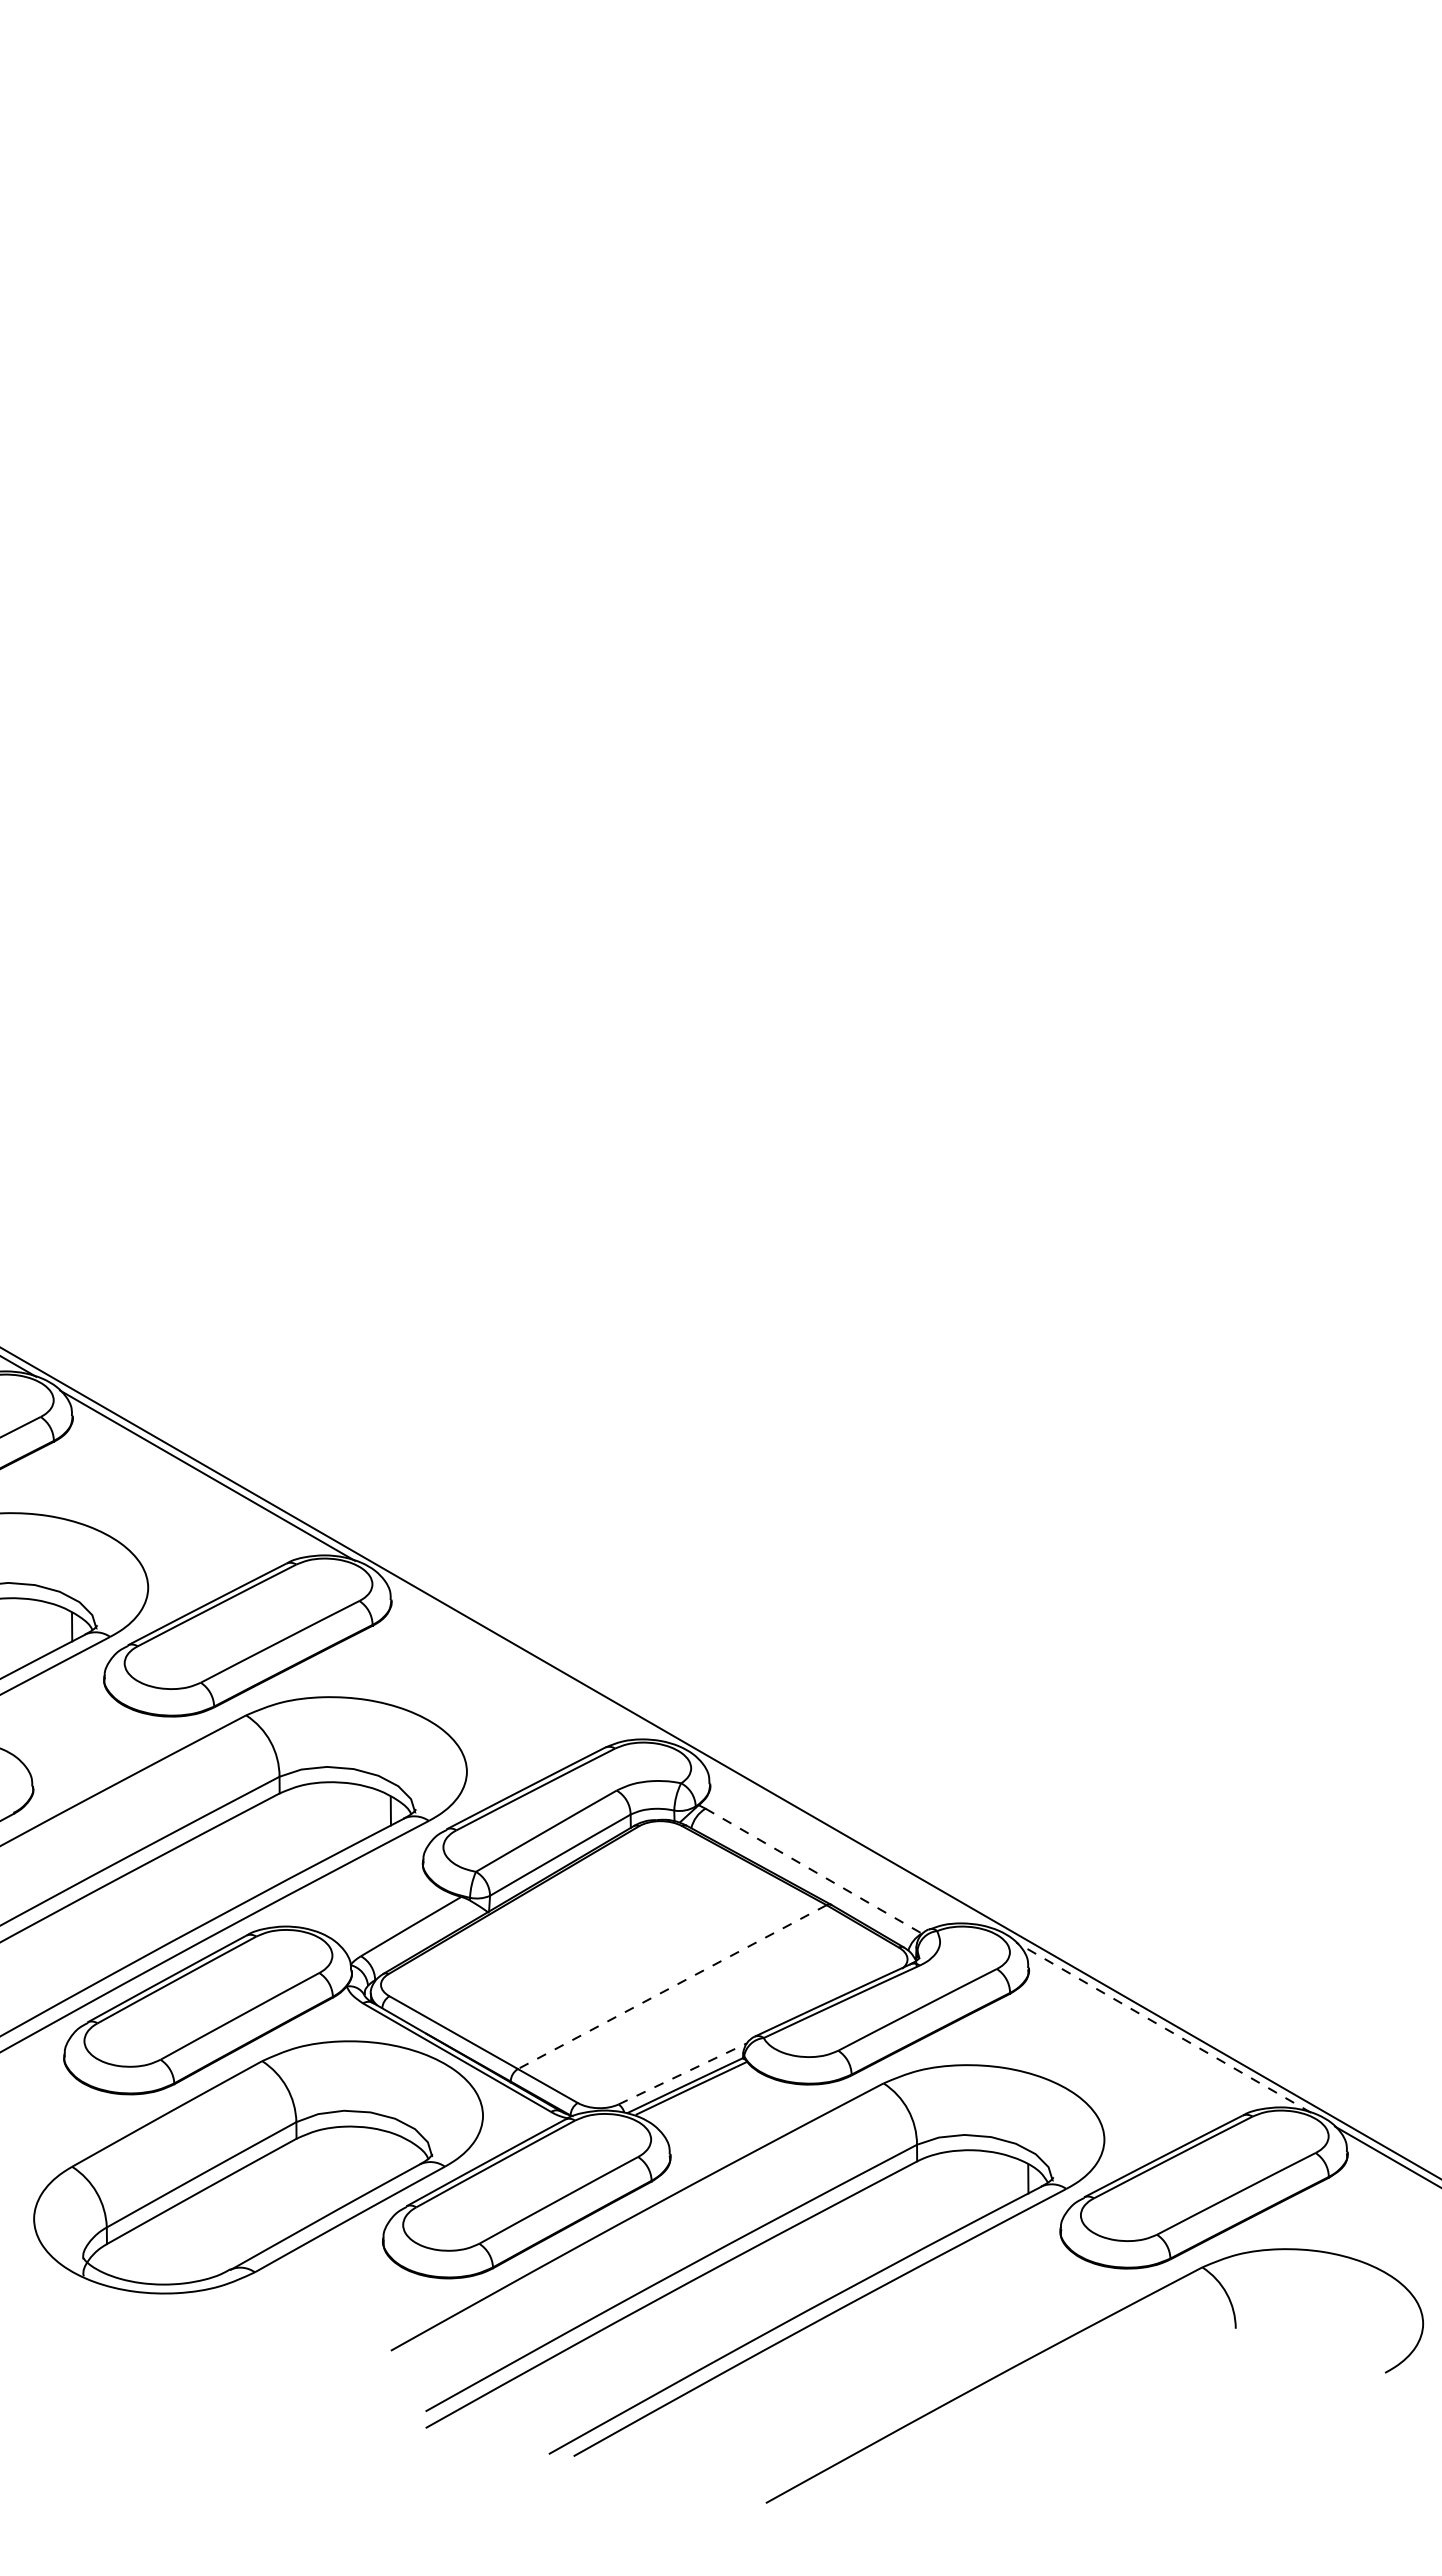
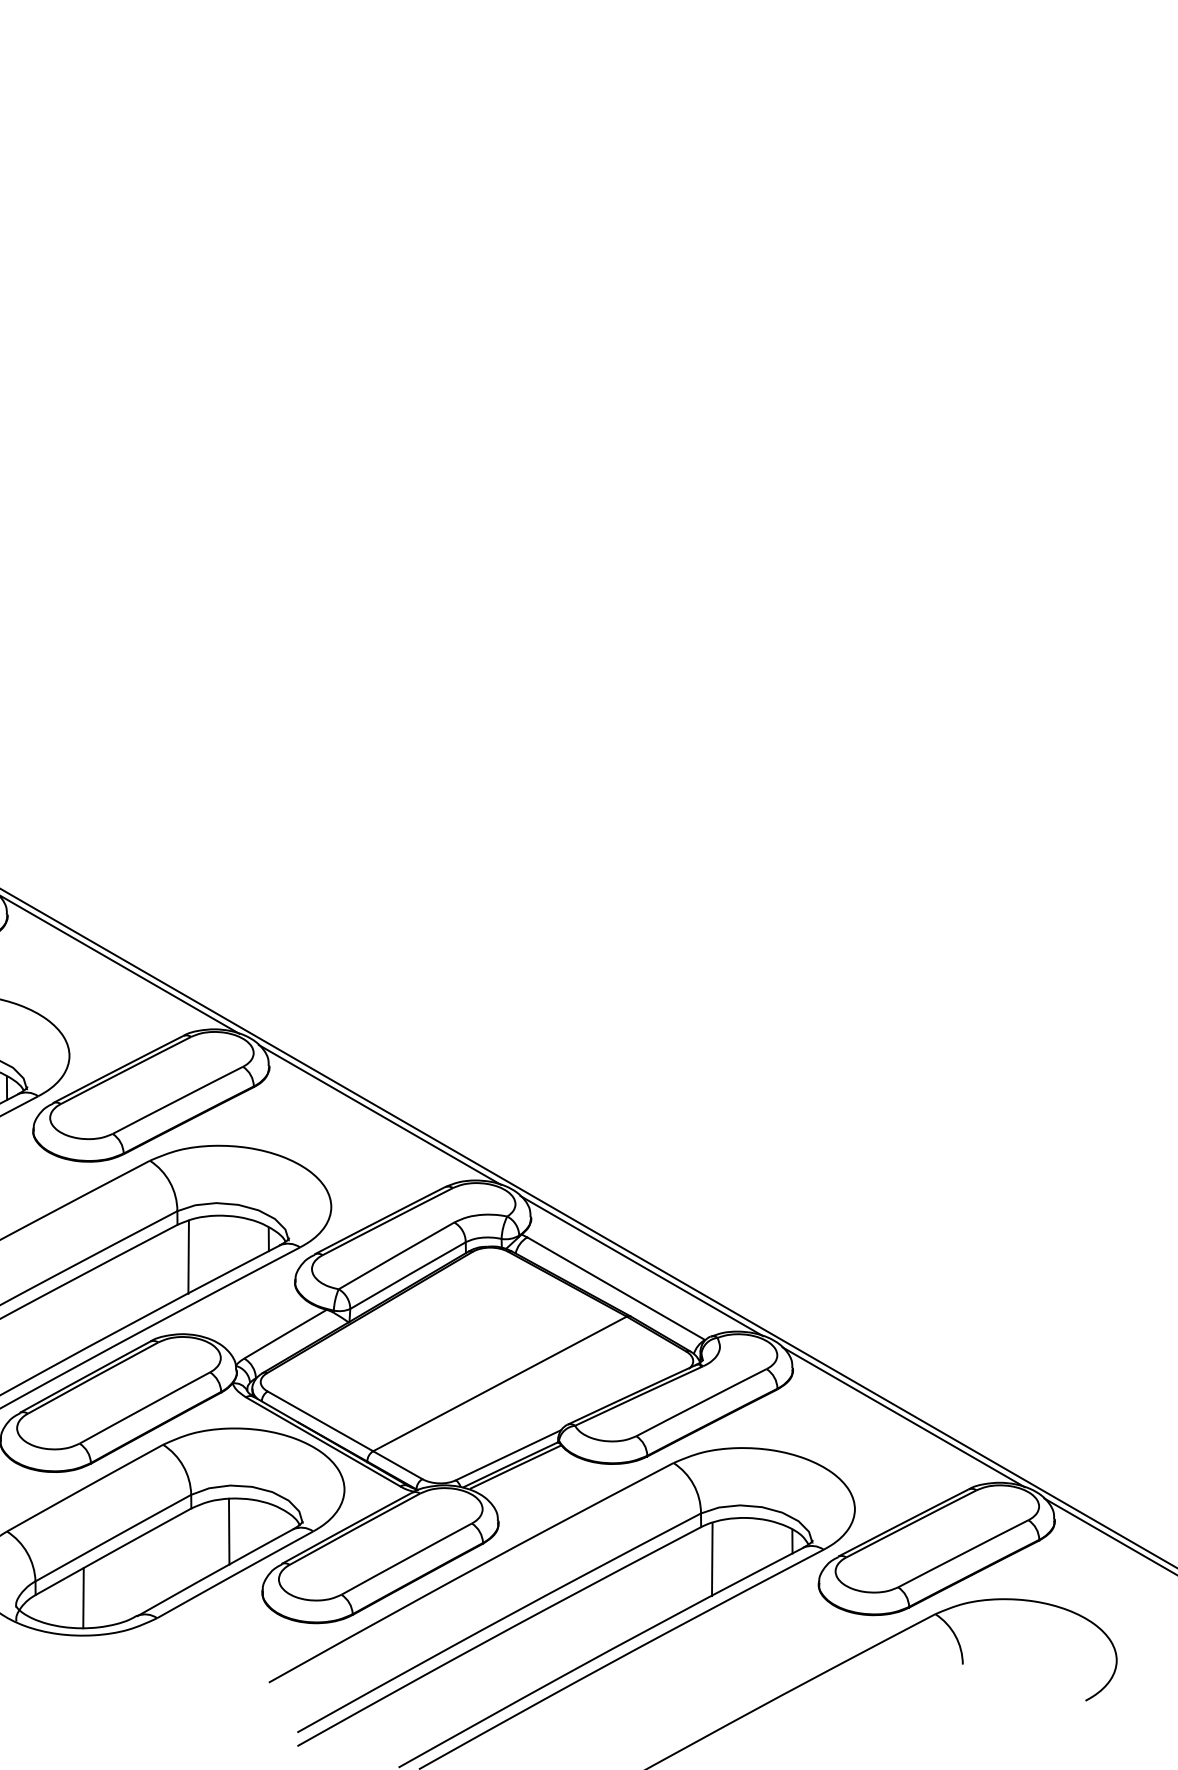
line: (525, 1659) -> (379, 1114), added
line: (292, 1832) -> (188, 1256), added
line: (844, 1843) -> (641, 1265), added
line: (813, 1871) -> (615, 1288), dashed -> solid
line: (672, 1987) -> (500, 1384), dashed -> solid
line: (1163, 2027) -> (903, 1417), dashed -> solid
line: (682, 2073) -> (508, 1454), dashed -> solid
line: (342, 2166) -> (229, 1531), added
line: (930, 2200) -> (712, 1559), added
line: (165, 2247) -> (83, 1597), added

